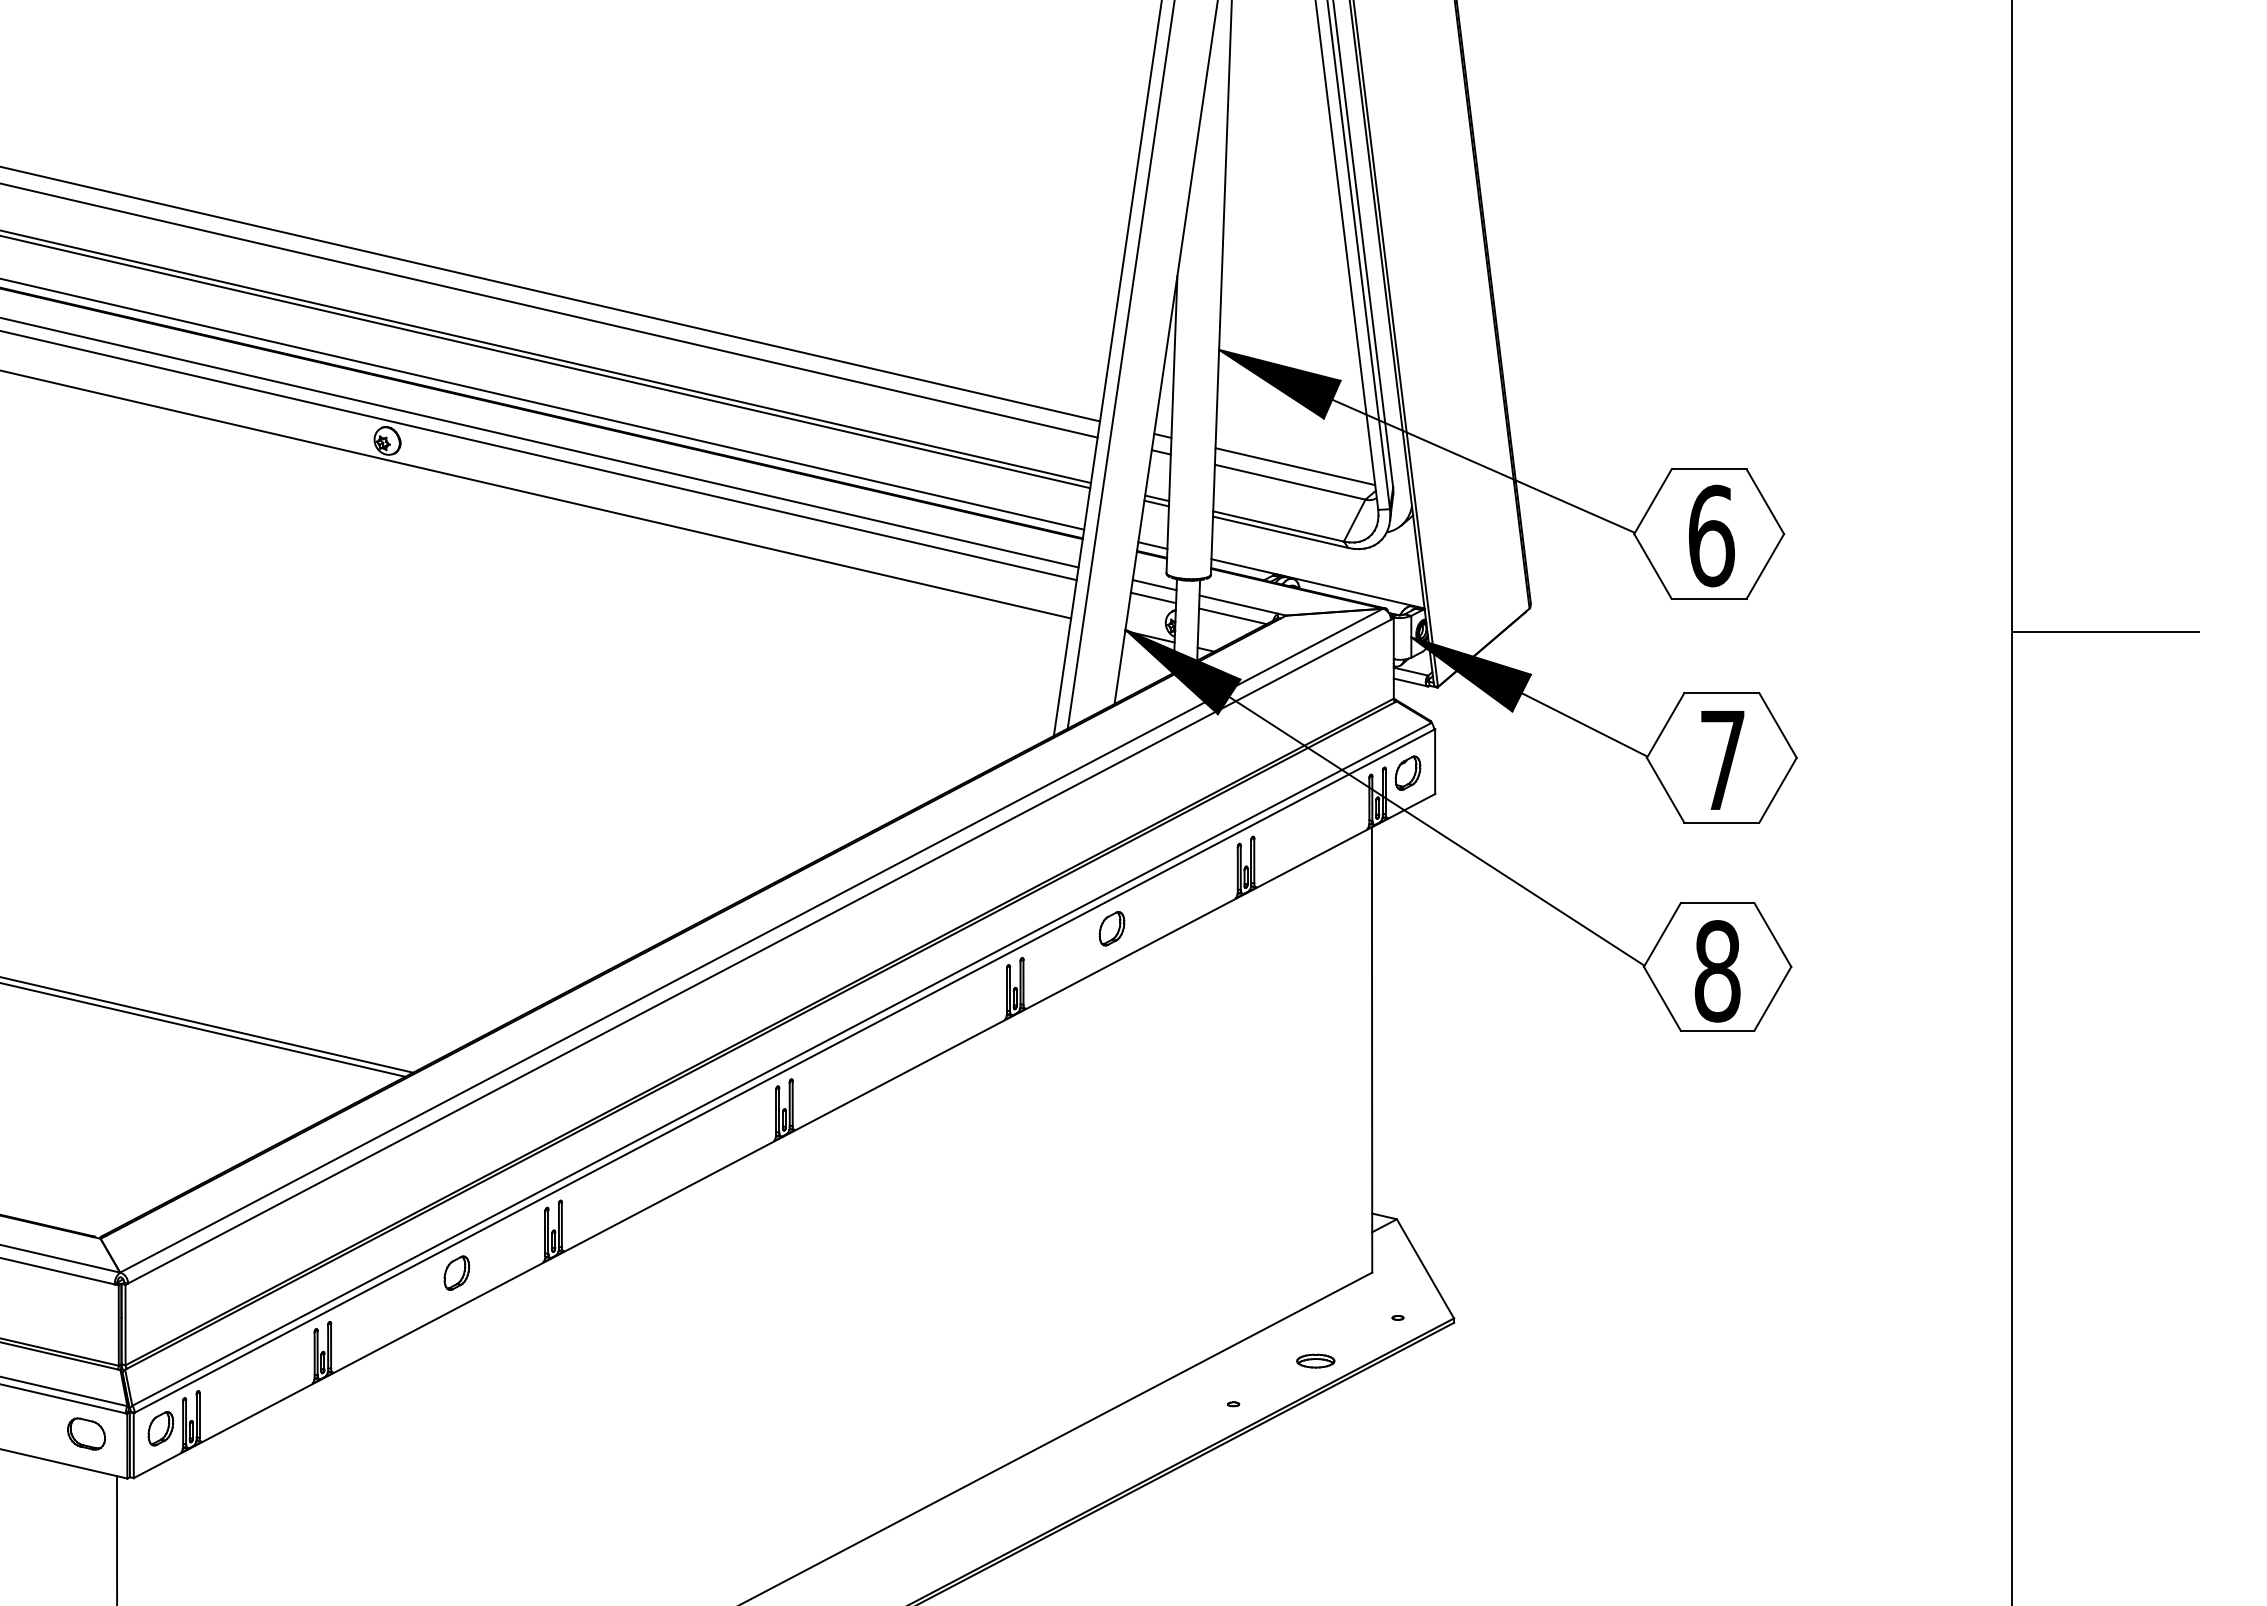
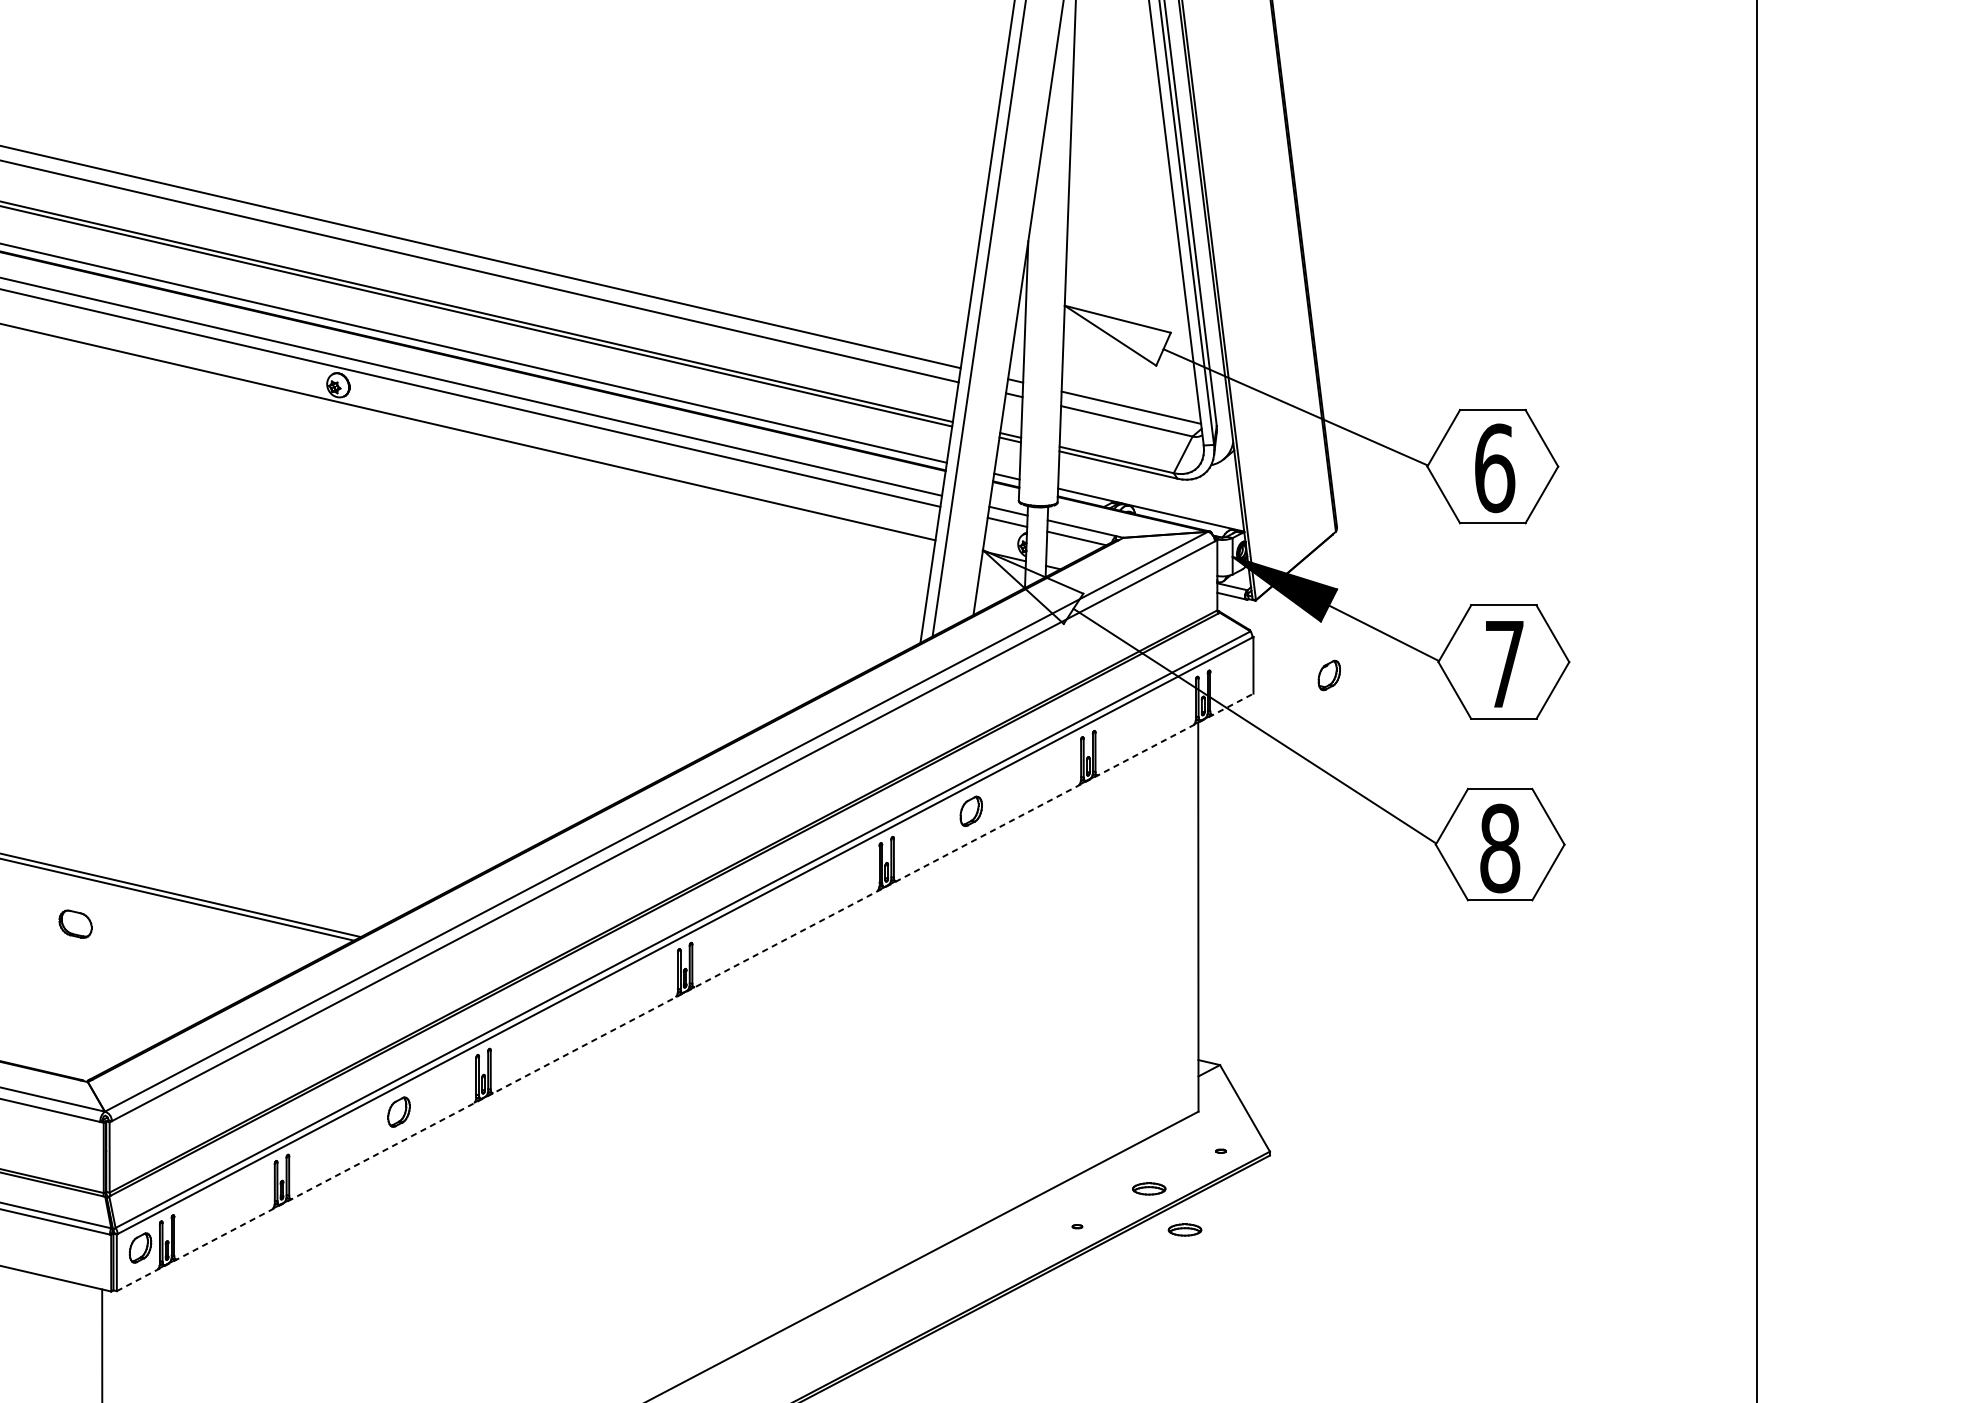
fill: (1279, 383) -> (1117, 335), removed
line: (2104, 632) -> (1838, 552), removed
fill: (1182, 671) -> (1032, 586), removed
part: (1407, 772) -> (1328, 674), moved
line: (784, 1135) -> (685, 991), solid -> dashed
part: (1356, 1407) -> (1184, 1229), added
part: (86, 1433) -> (75, 923), moved

